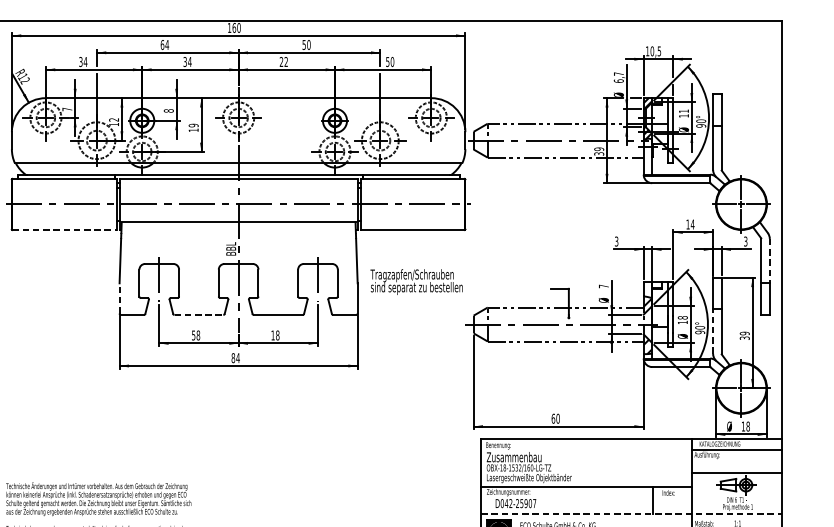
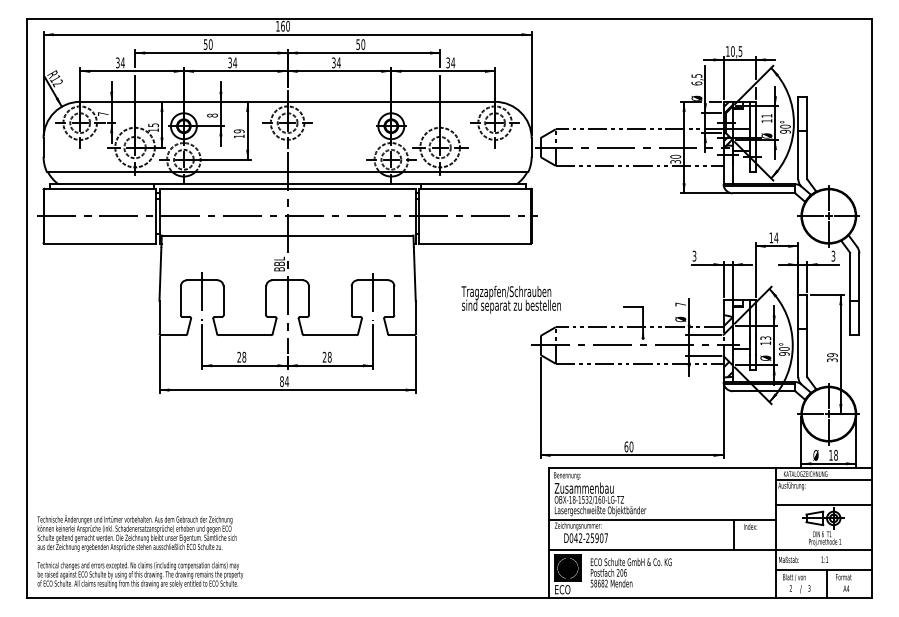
text: (164, 44) -> (207, 44), 64 -> 50
text: (284, 61) -> (336, 62), 22 -> 34
text: (389, 61) -> (450, 62), 50 -> 34
text: (618, 73) -> (696, 75), 6,7 -> 6,5
text: (114, 120) -> (153, 125), 12 -> 15
text: (599, 148) -> (675, 156), 39 -> 30
line: (64, 229) -> (100, 243), dashed -> solid
line: (769, 261) -> (859, 277), dashed -> solid
text: (415, 281) -> (510, 299), moved
line: (119, 297) -> (159, 316), dashed -> solid
line: (199, 315) -> (245, 335), dashed -> solid
text: (682, 318) -> (765, 338), 18 -> 13
line: (713, 331) -> (798, 353), dashed -> solid
text: (272, 334) -> (324, 356), 18 -> 28
text: (192, 335) -> (238, 357), 58 -> 28
line: (631, 514) -> (710, 549), dashed -> solid

